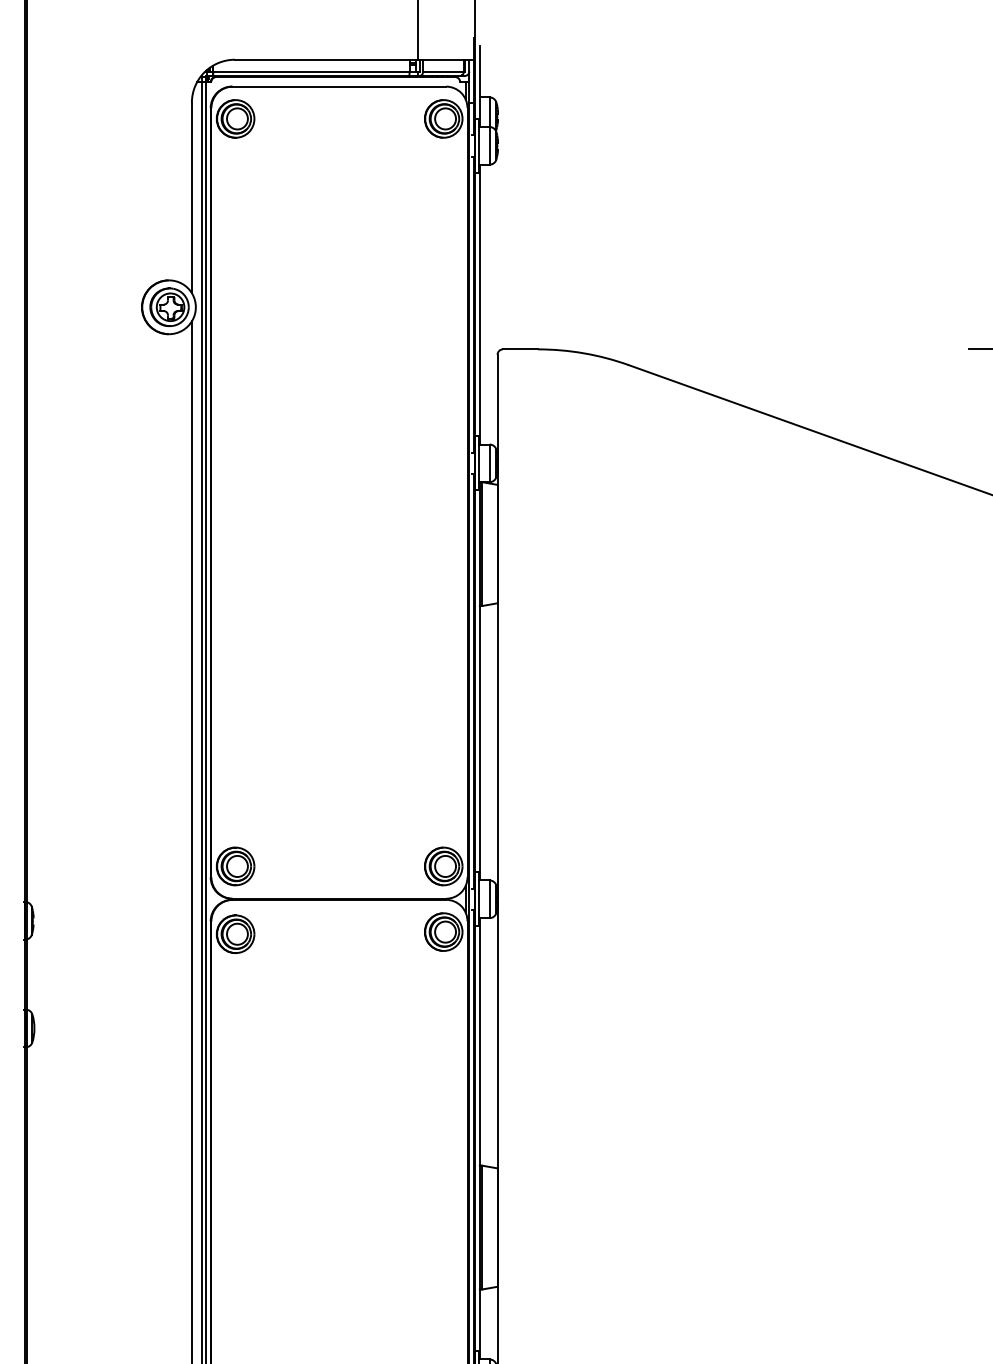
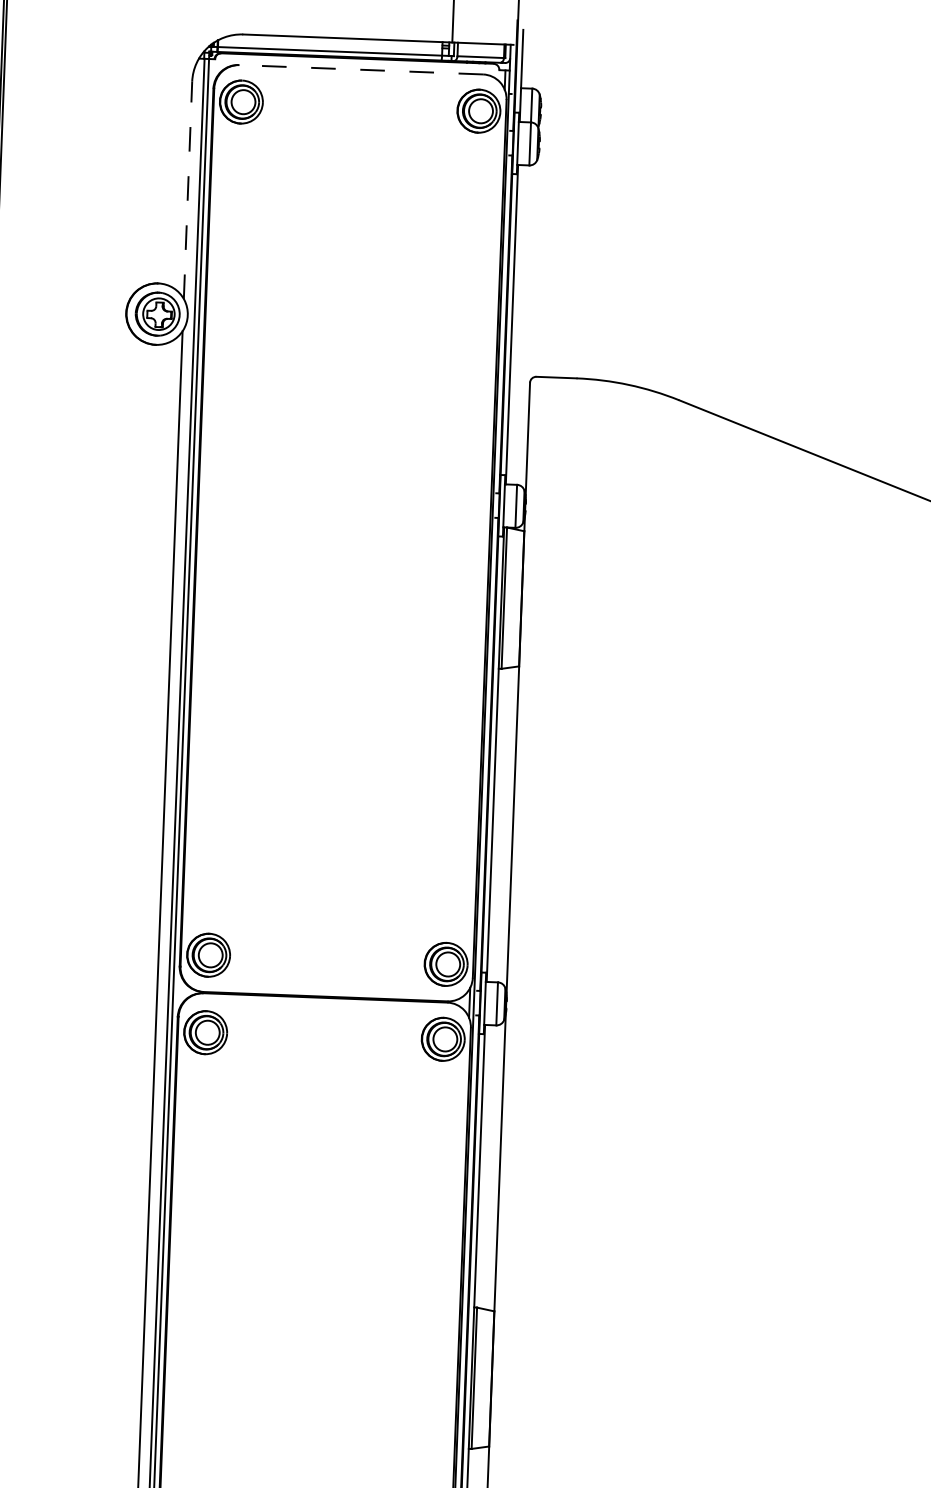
line: (338, 86) -> (360, 69), solid -> dashed
line: (191, 197) -> (187, 189), solid -> dashed

